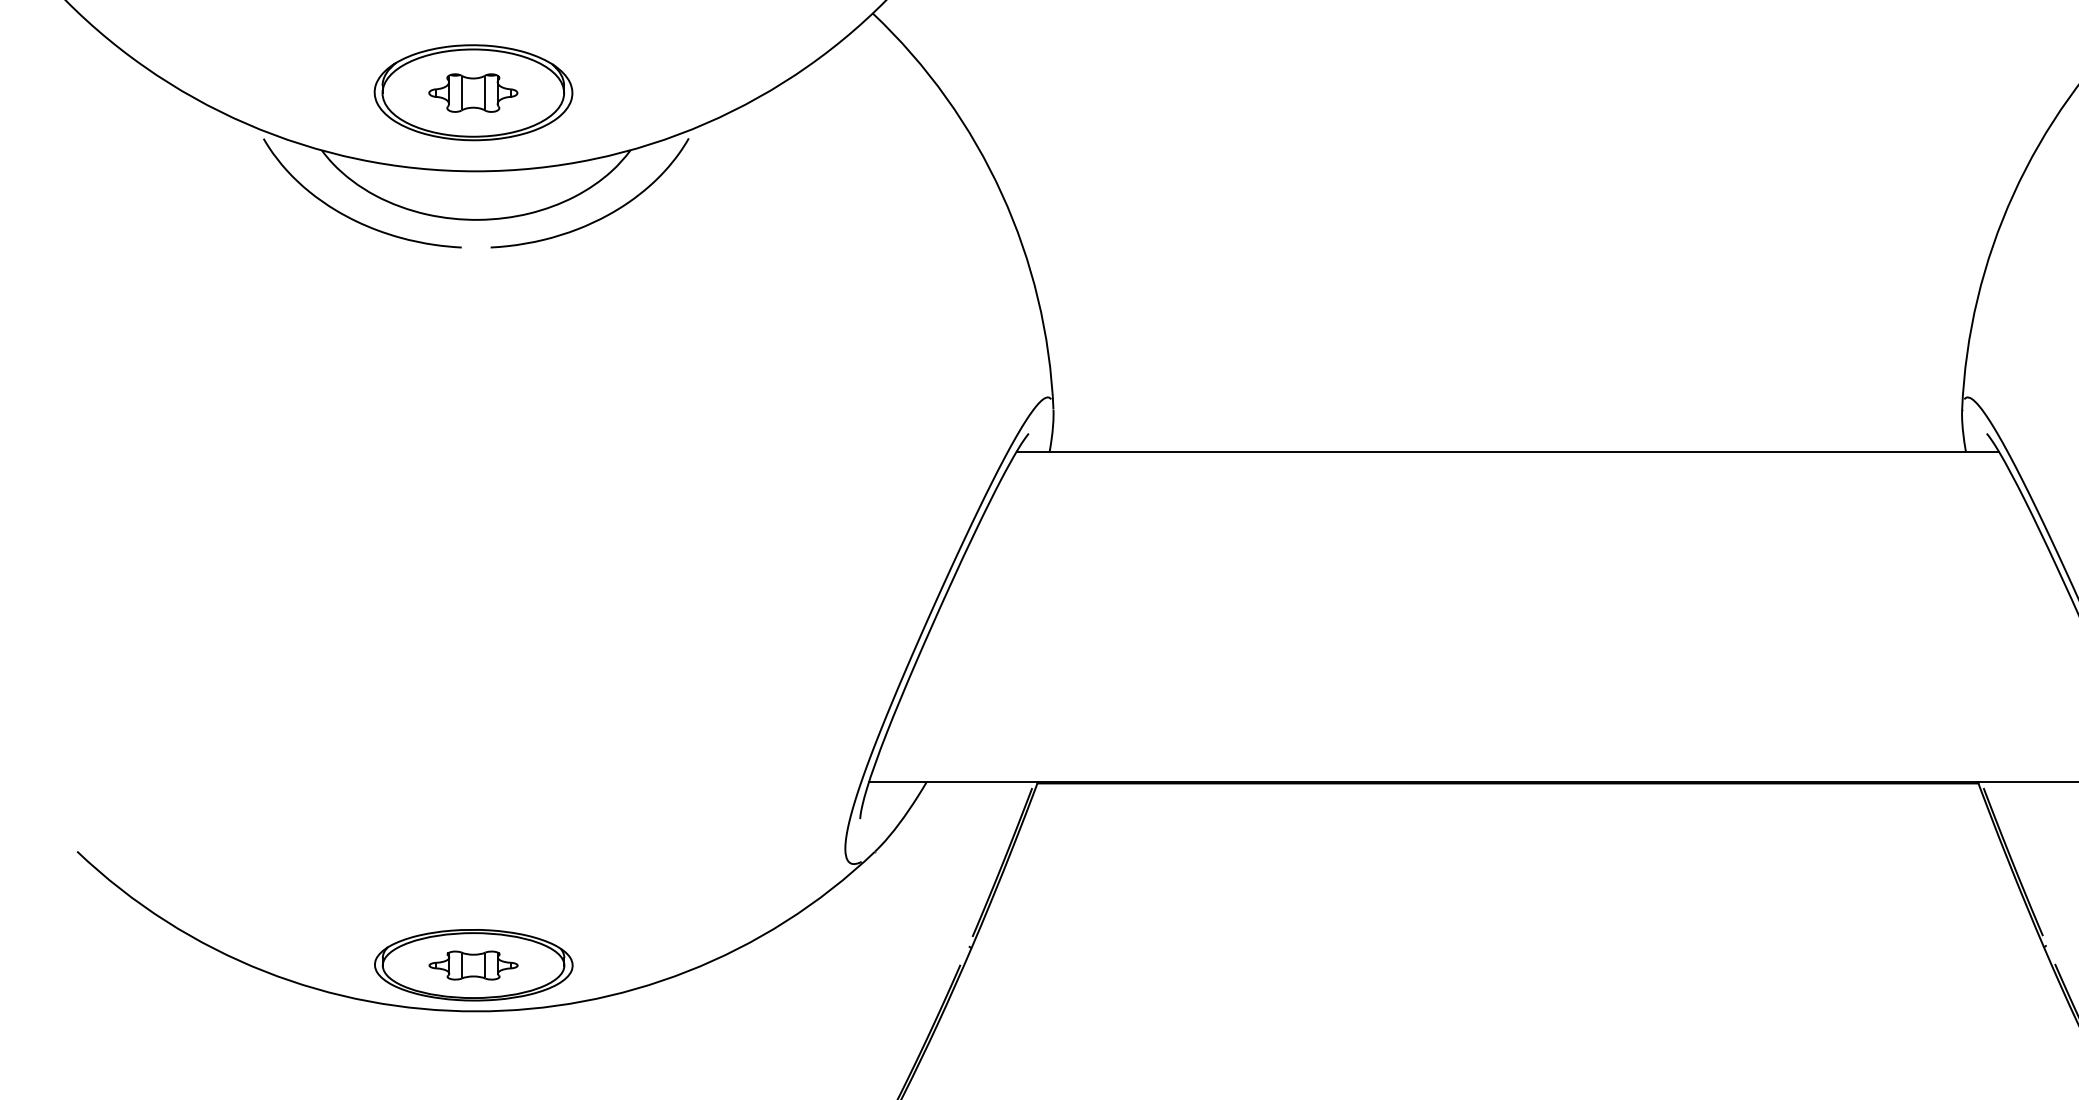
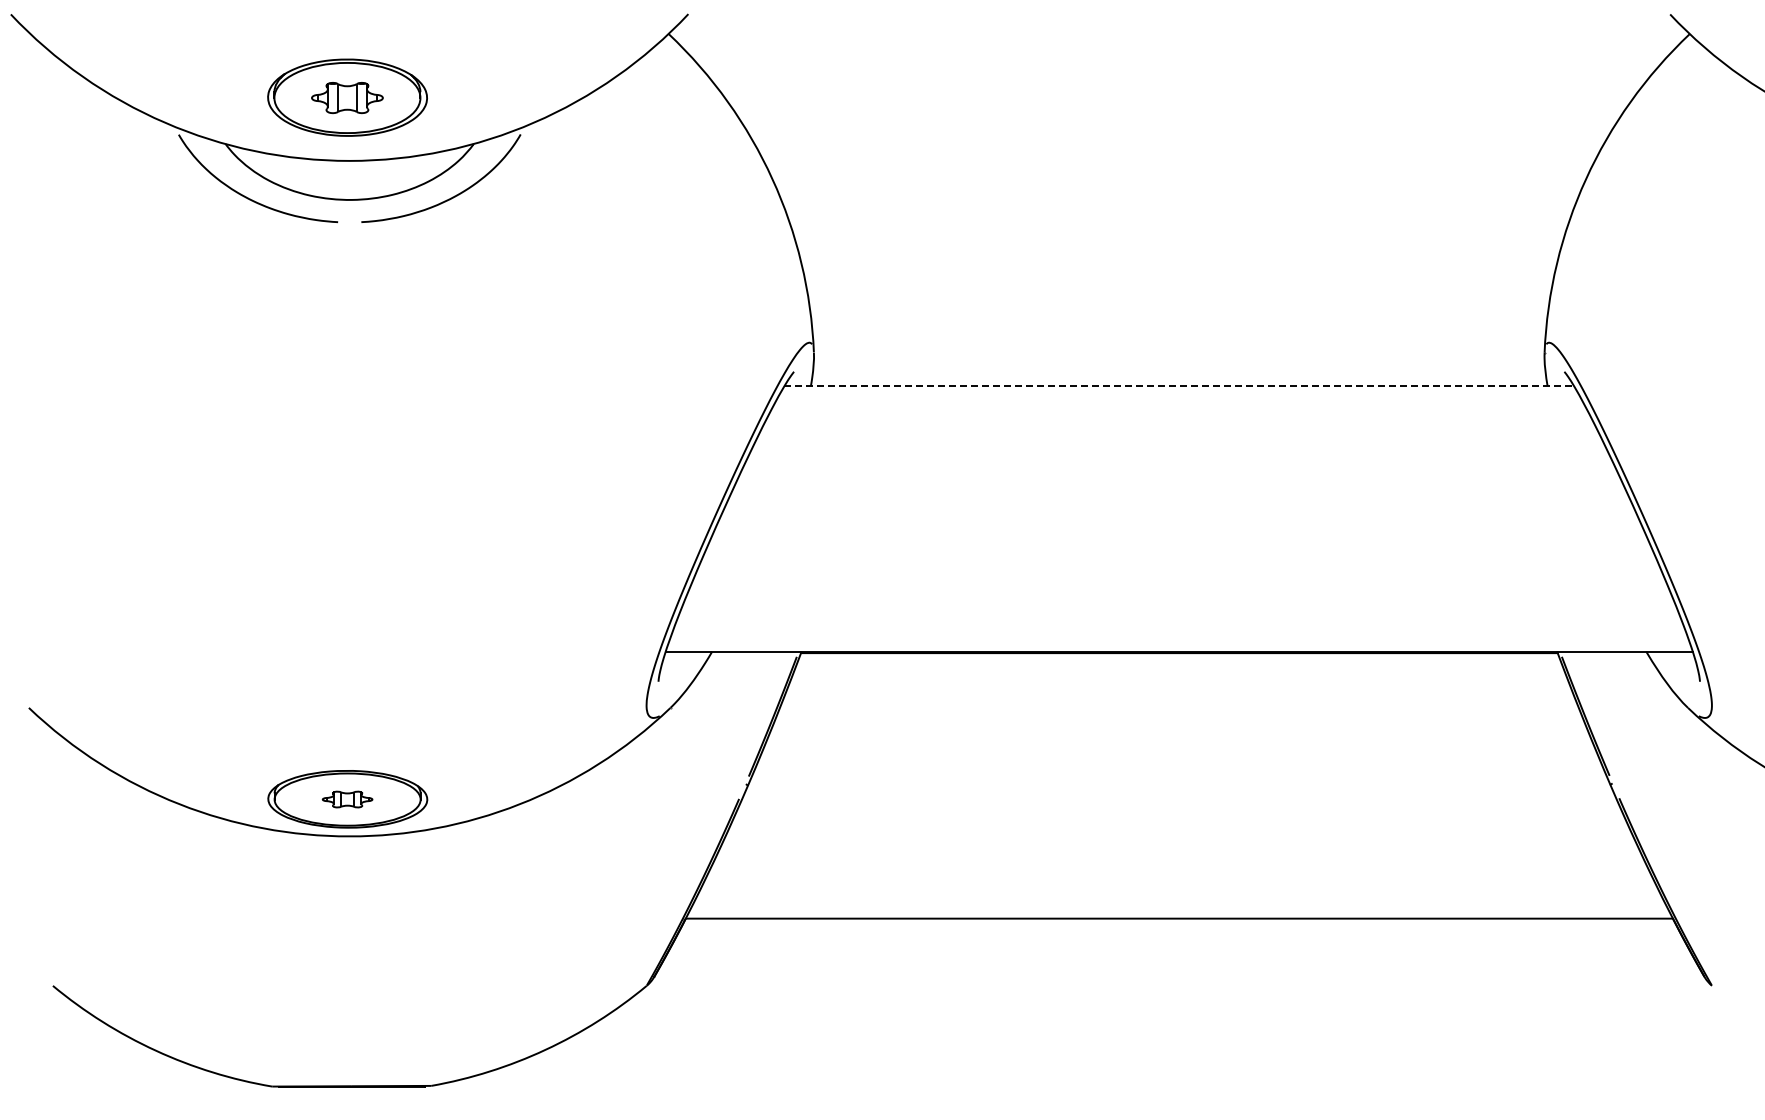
line: (1508, 451) -> (1179, 386), solid -> dashed
part: (473, 965) -> (347, 799), size x0.7

